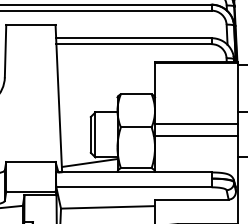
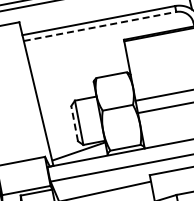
line: (133, 44) -> (99, 26), solid -> dashed
line: (90, 134) -> (74, 123), solid -> dashed

